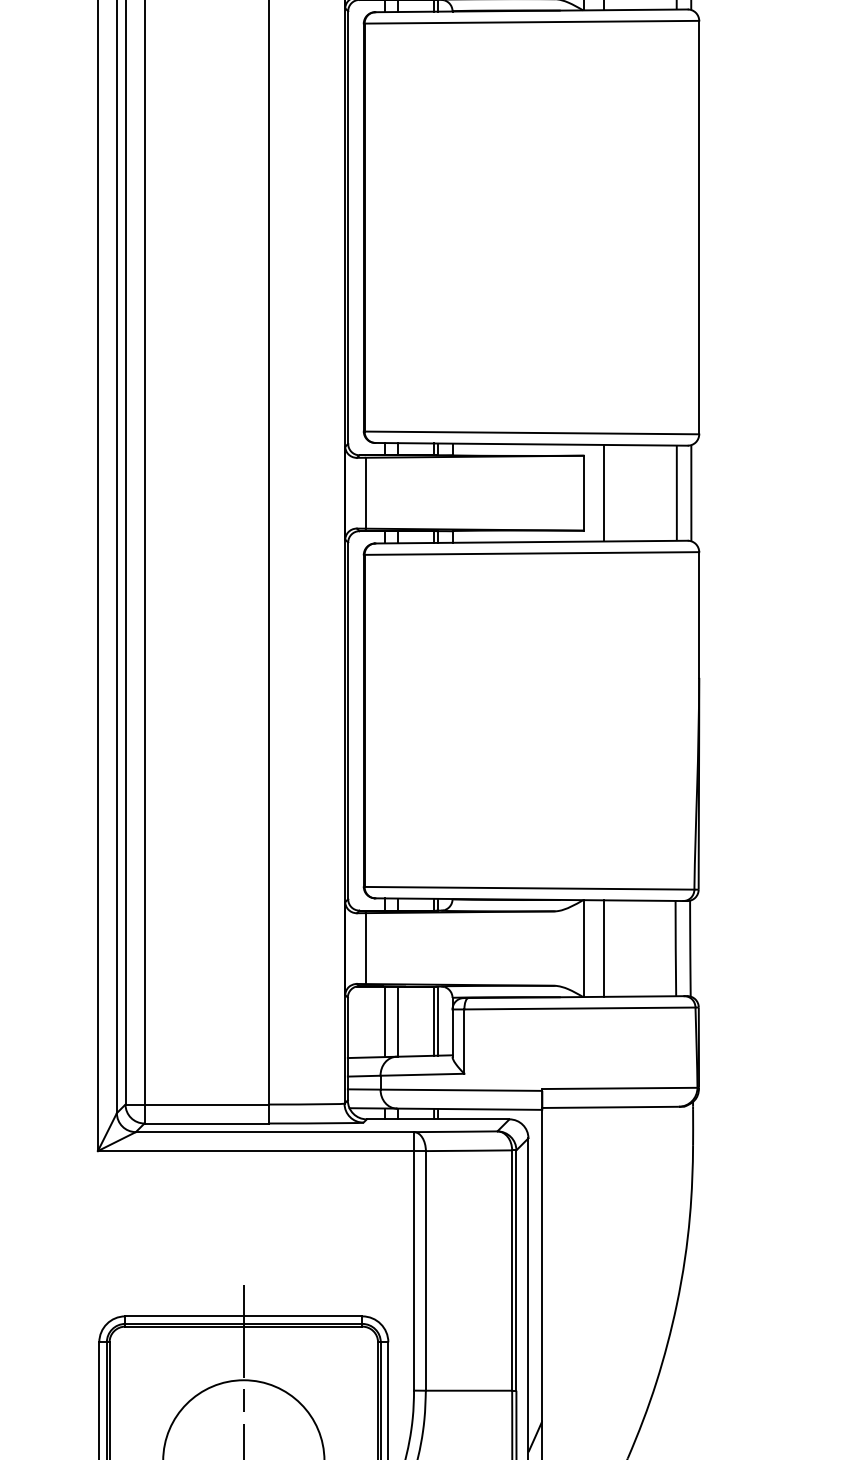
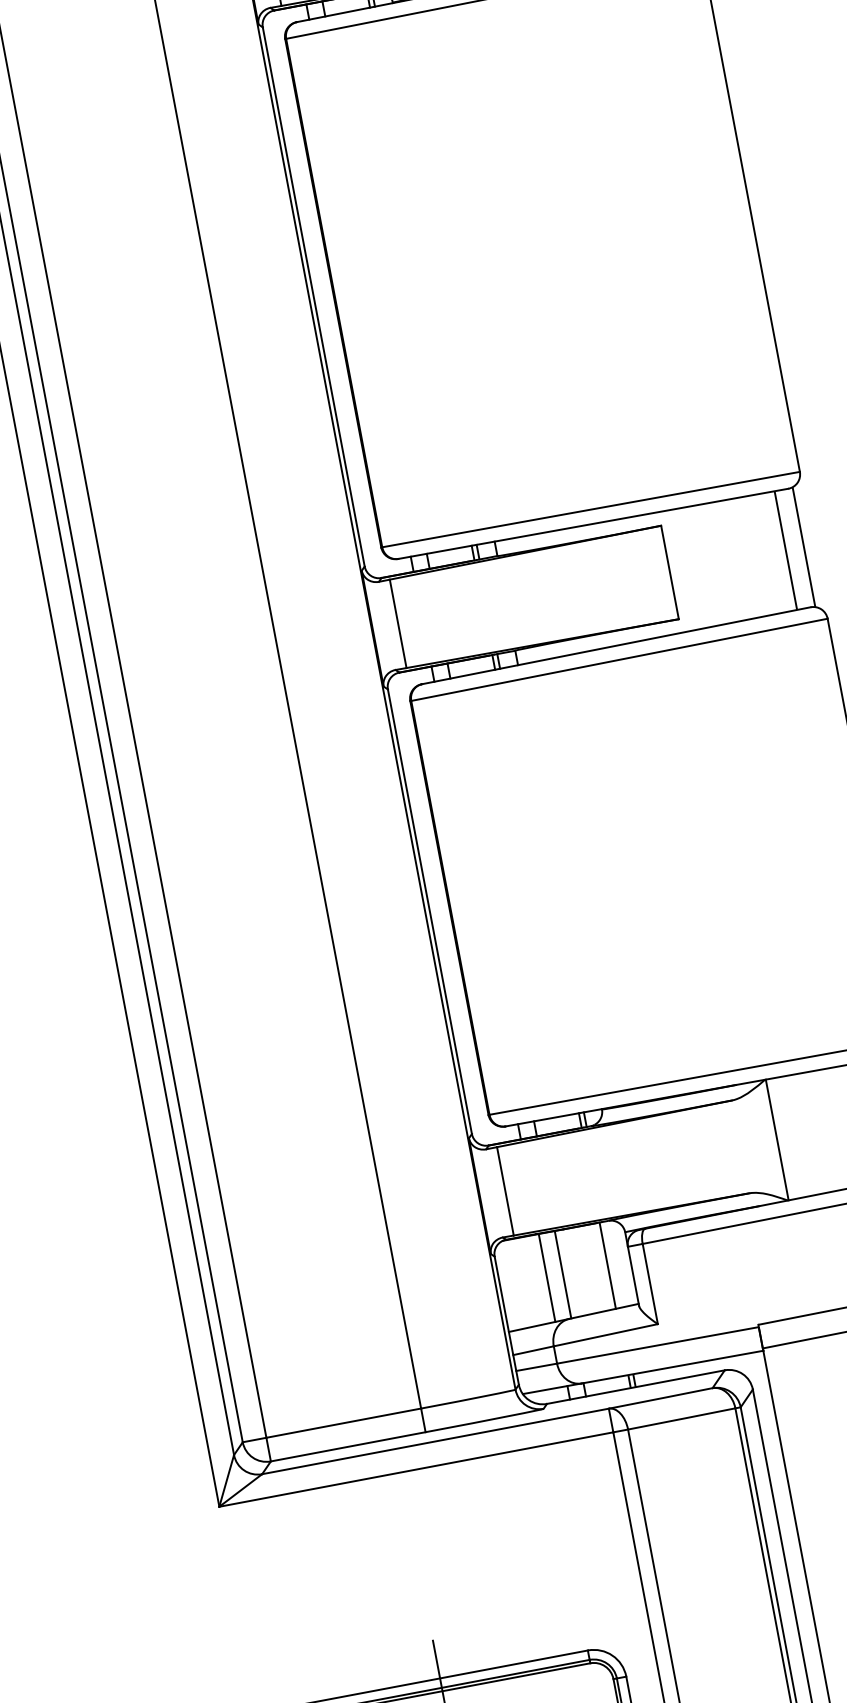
line: (604, 492) -> (695, 566), removed
line: (604, 948) -> (802, 1135), removed
line: (438, 1020) -> (613, 1263), removed

